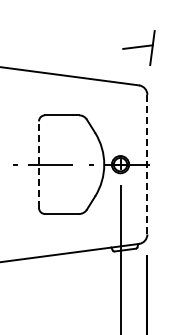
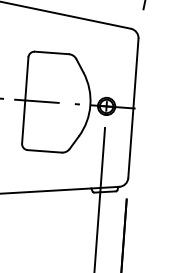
line: (38, 164) -> (24, 100), dashed -> solid
line: (147, 164) -> (133, 108), dashed -> solid

